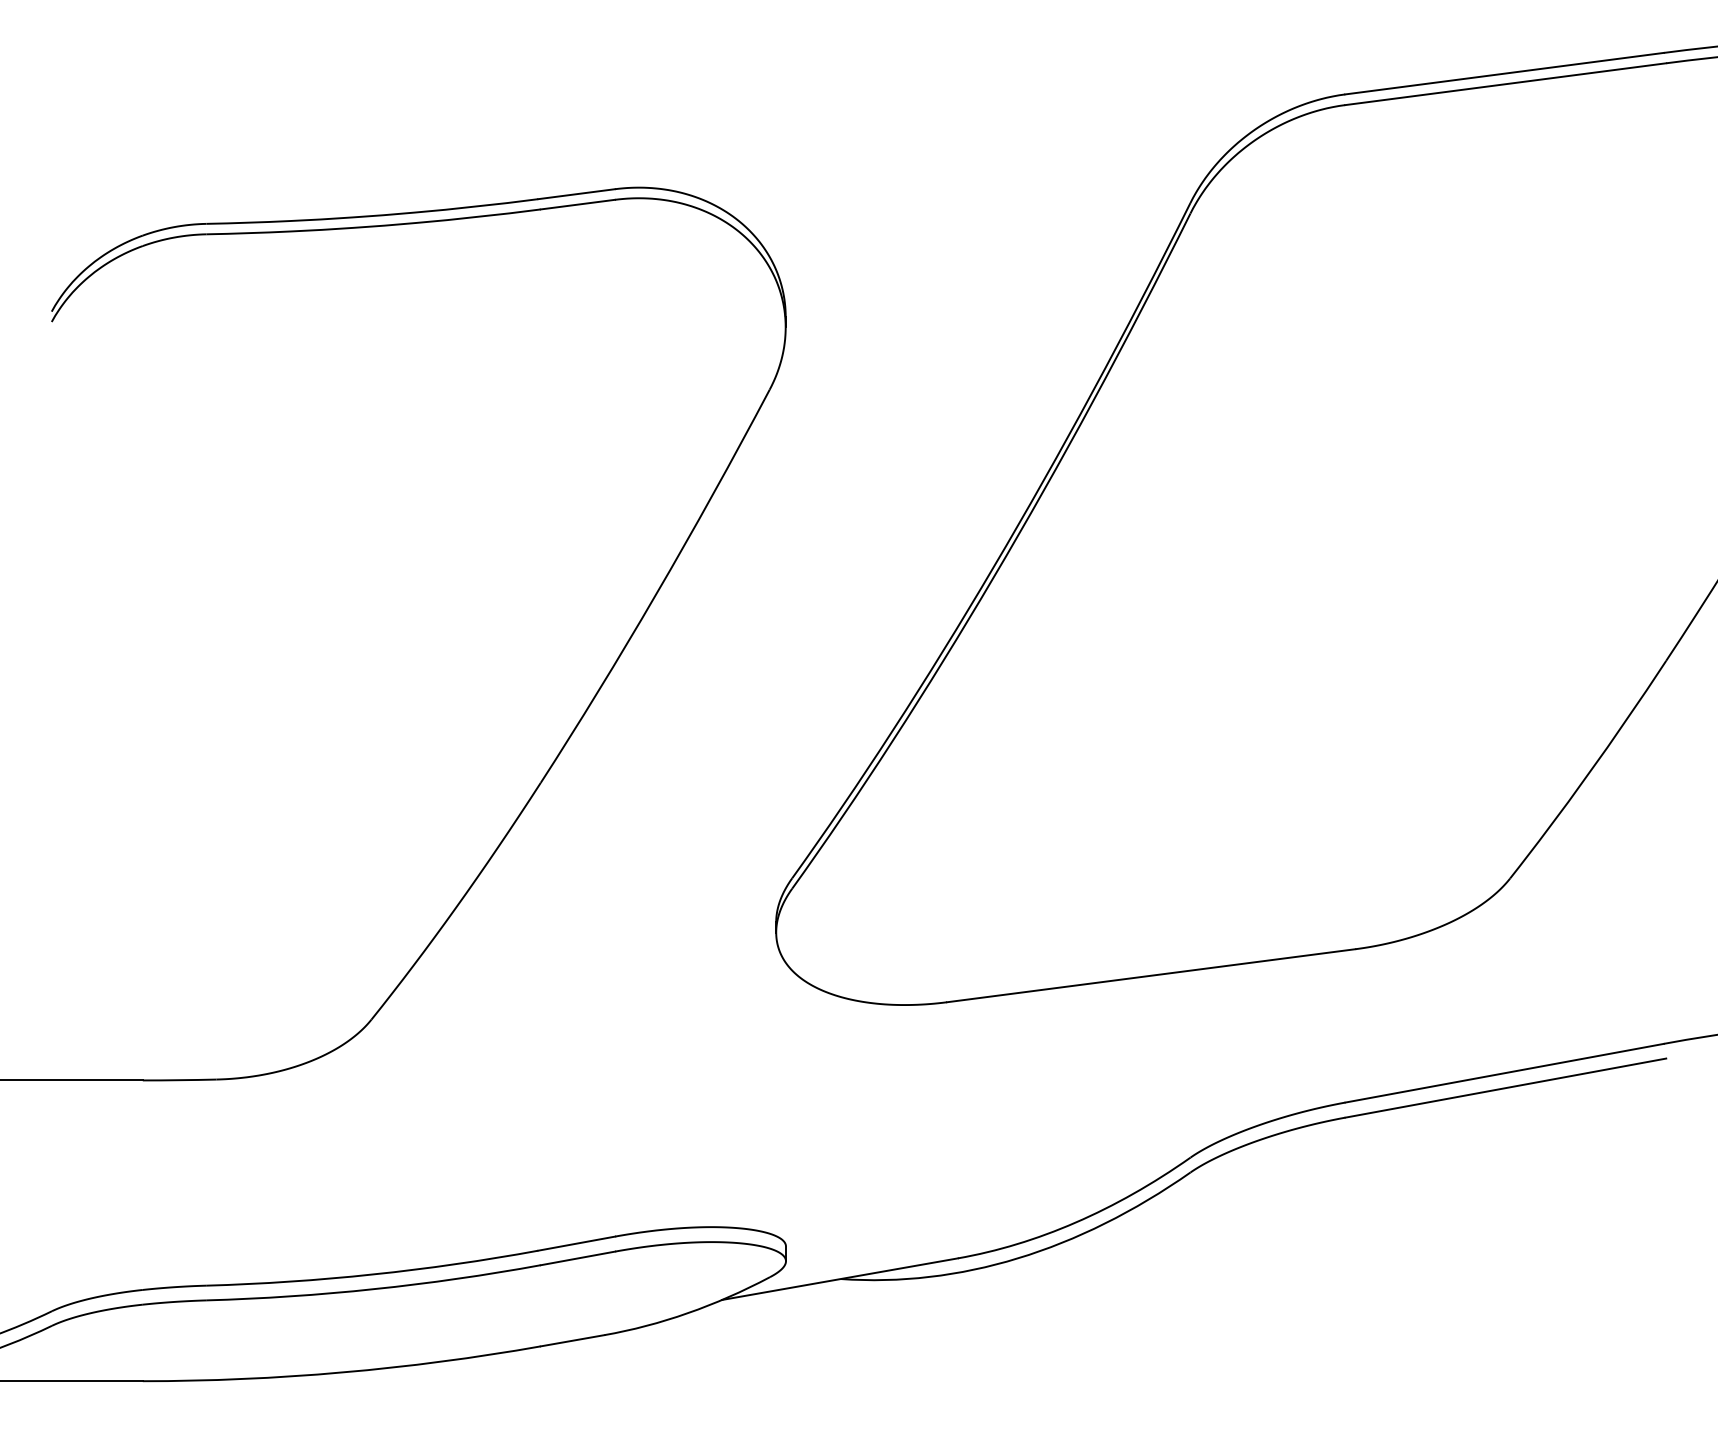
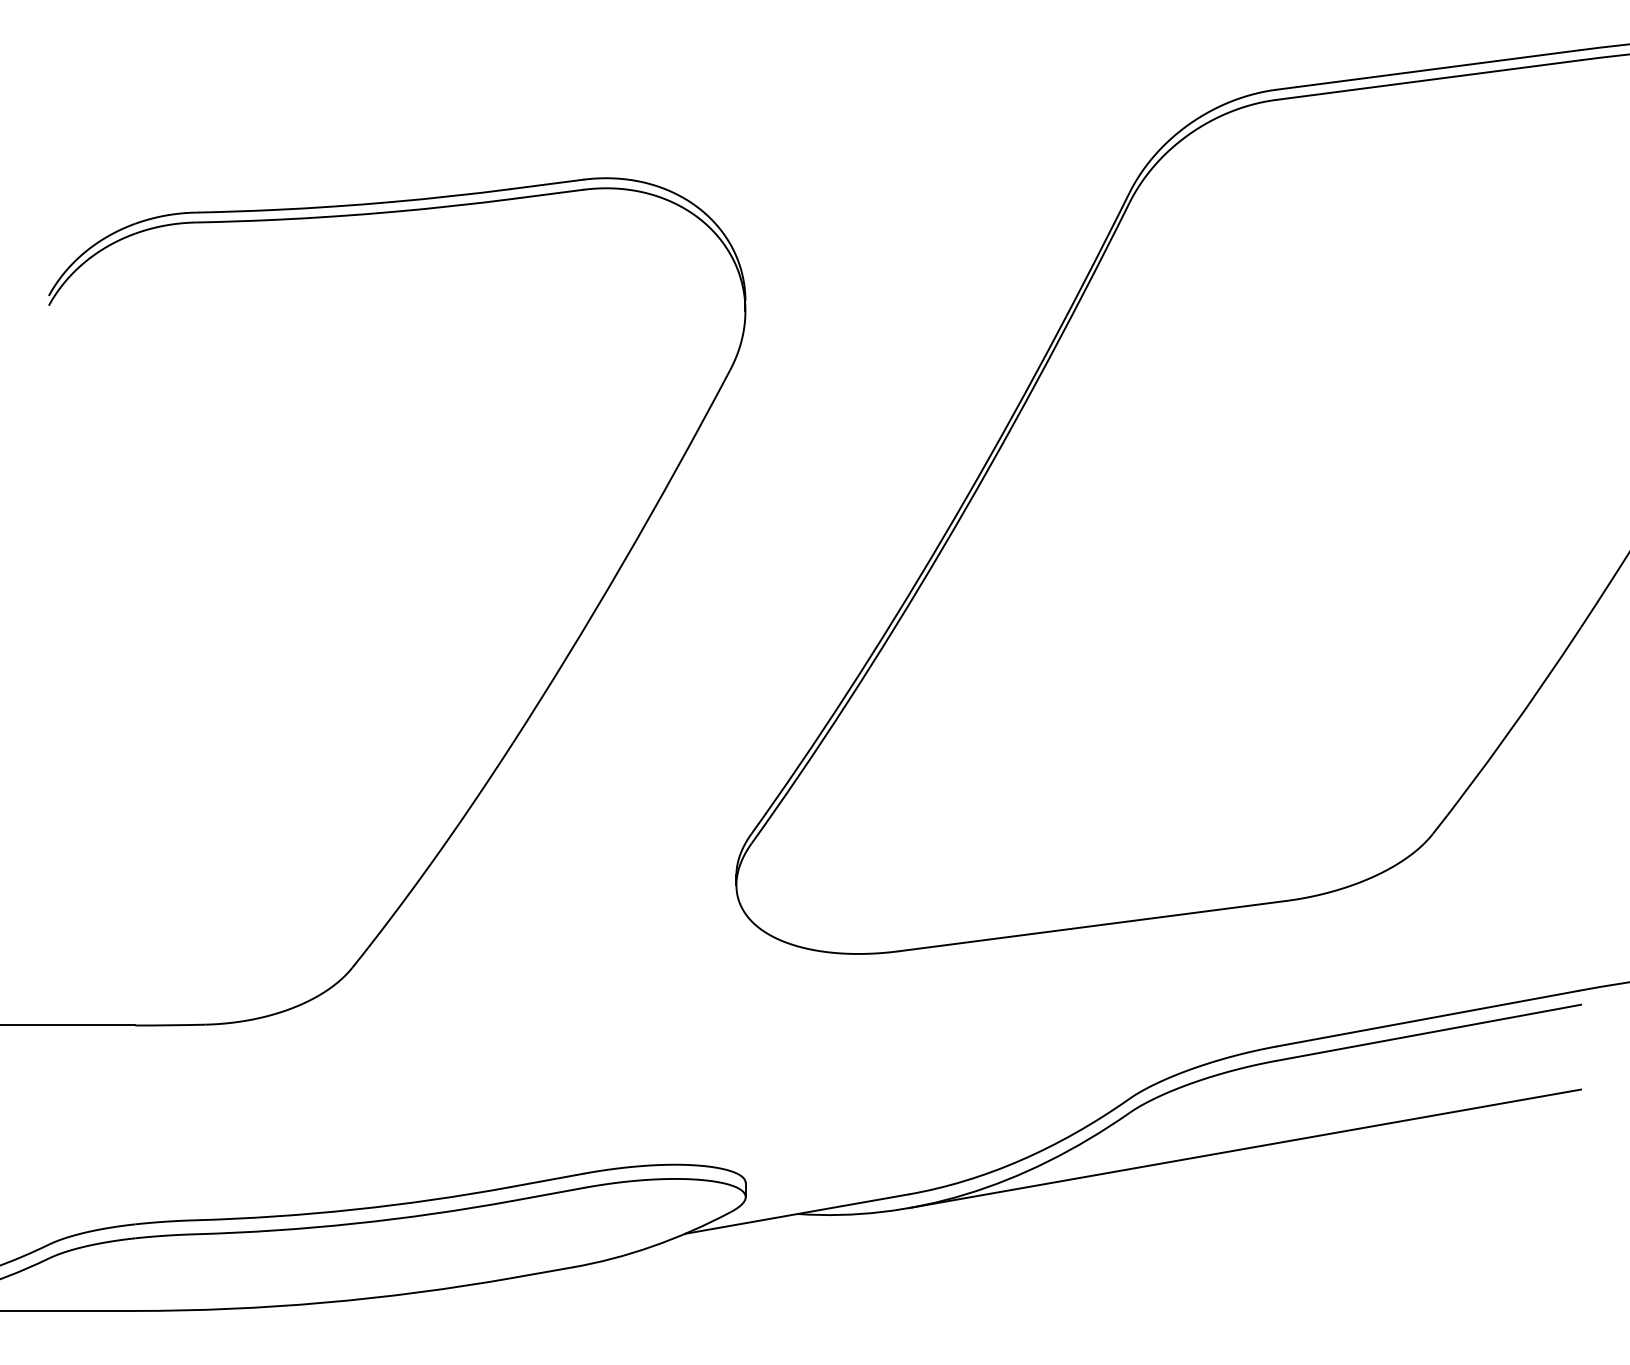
line: (1311, 1210) -> (1244, 1148), added

